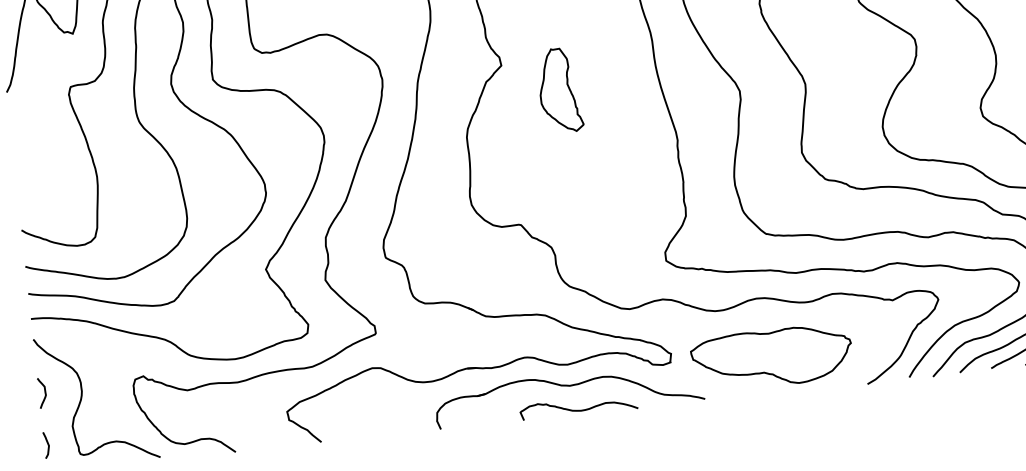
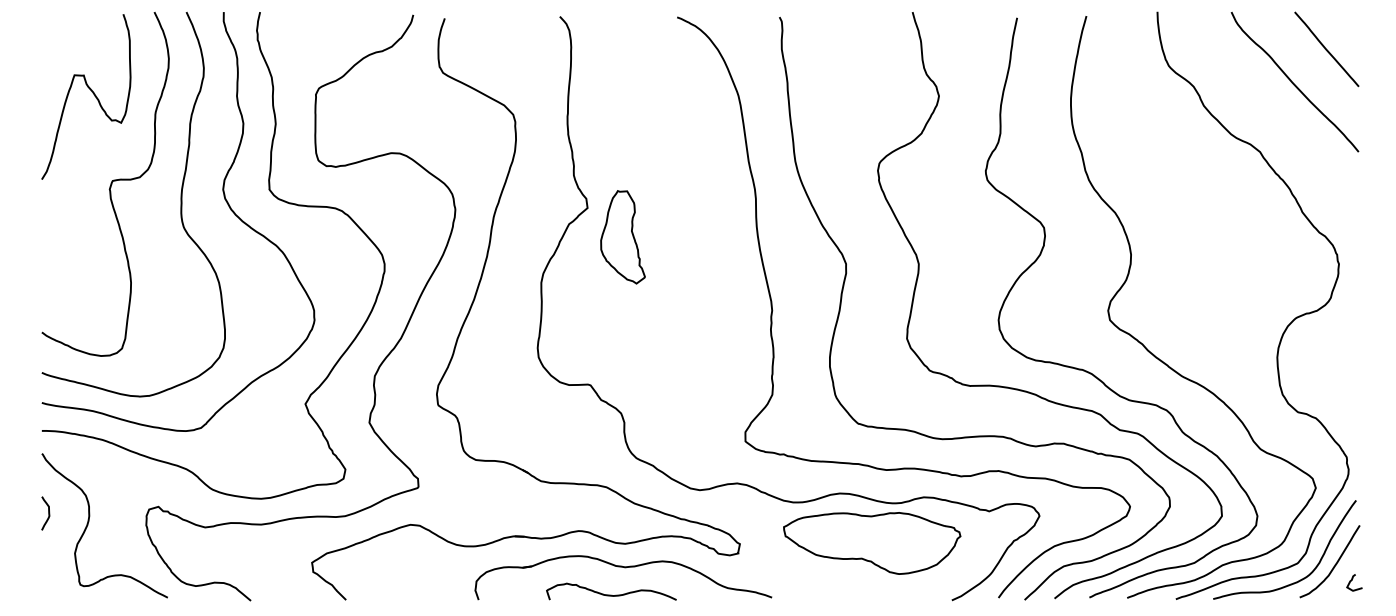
part: (559, 90) -> (622, 237), moved
part: (772, 357) -> (872, 543), moved
curve: (579, 409) -> (611, 594), moved
curve: (47, 445) -> (45, 571), removed

